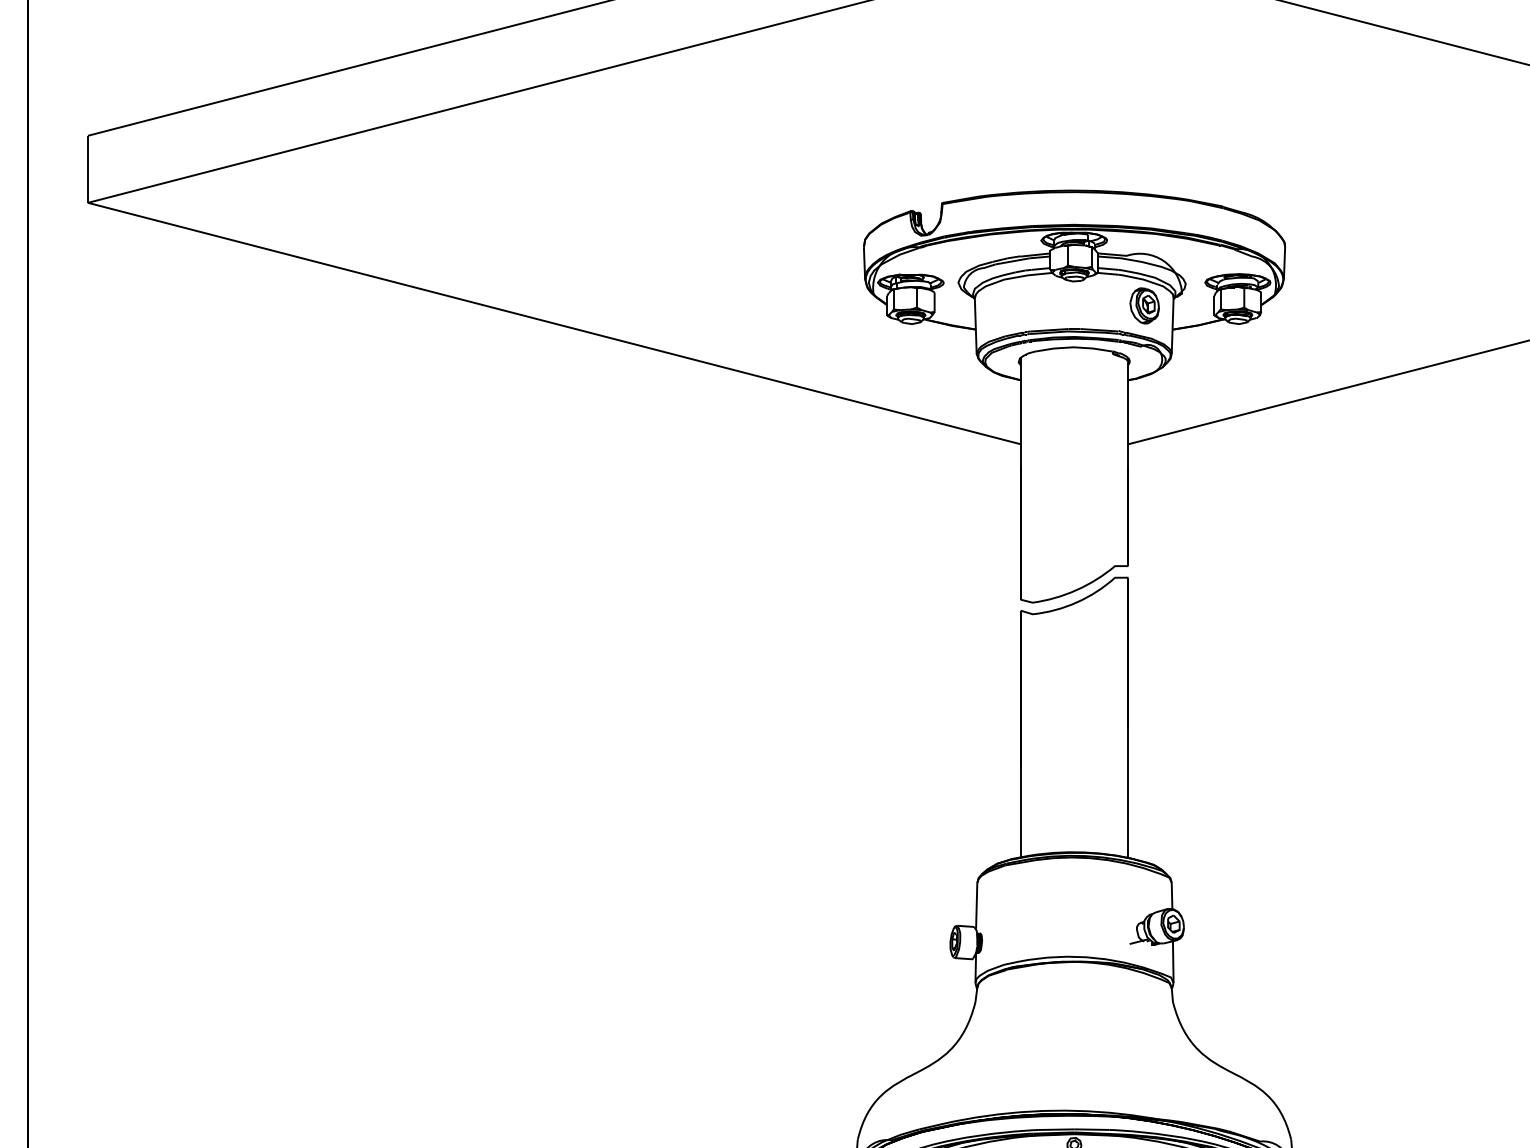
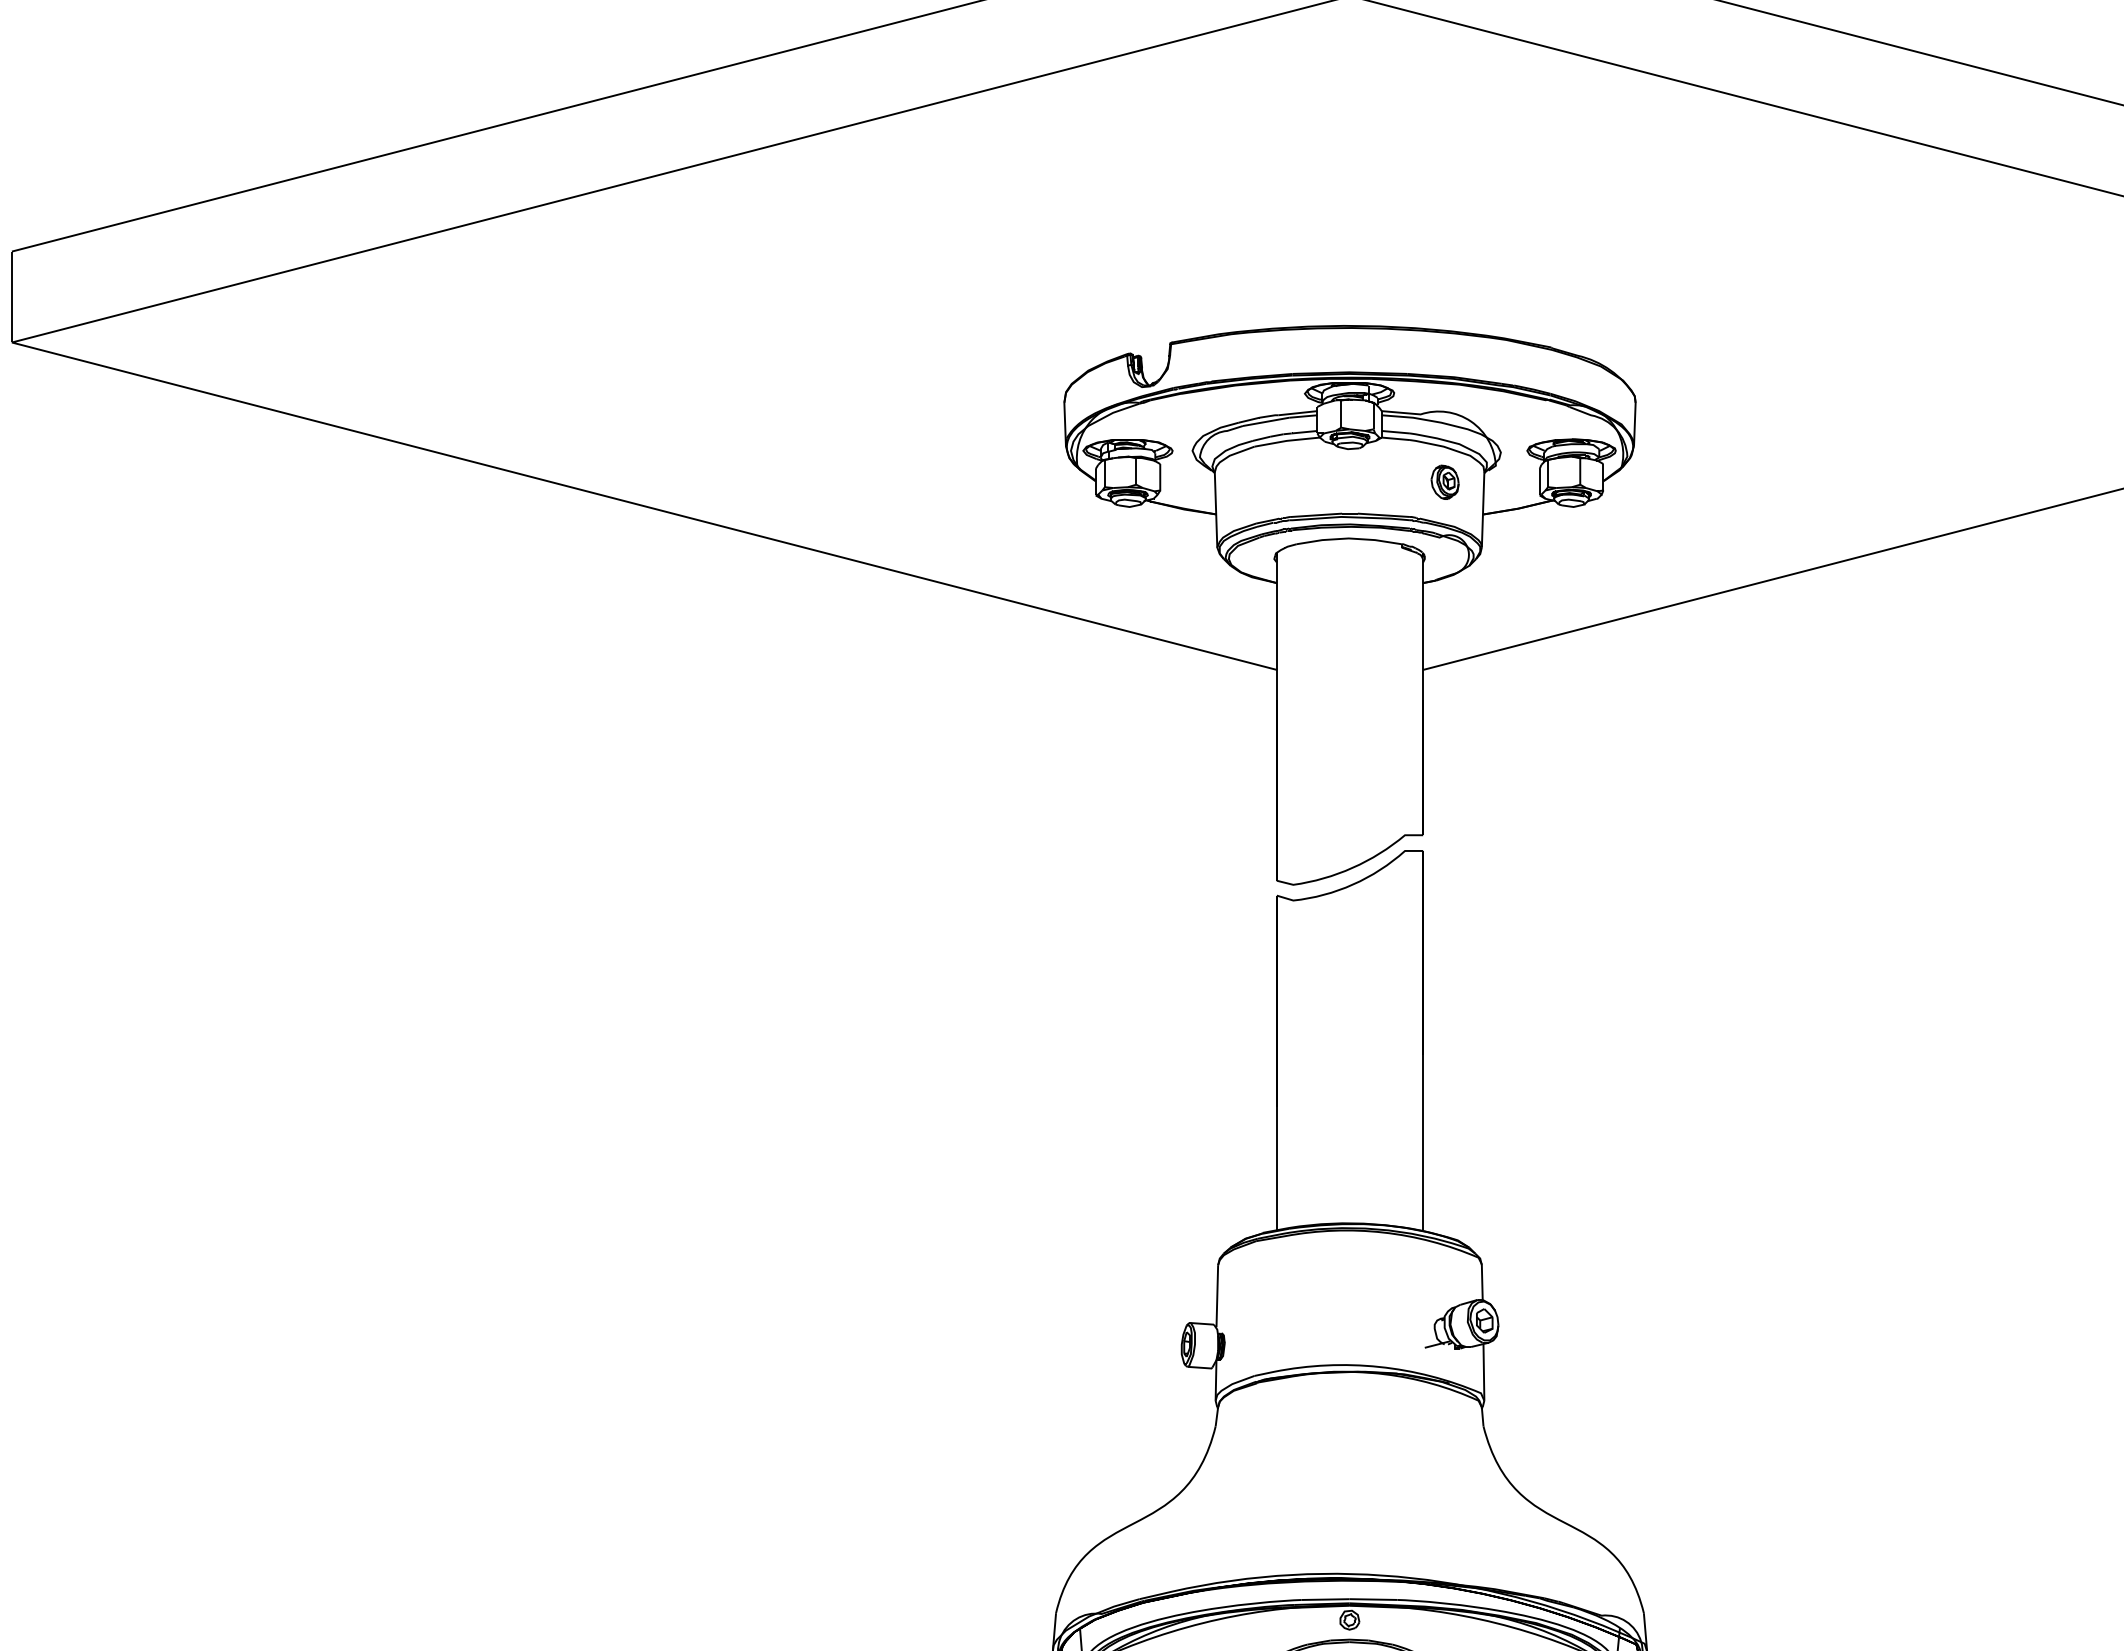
part: (1144, 306) -> (1444, 482), size x0.7

